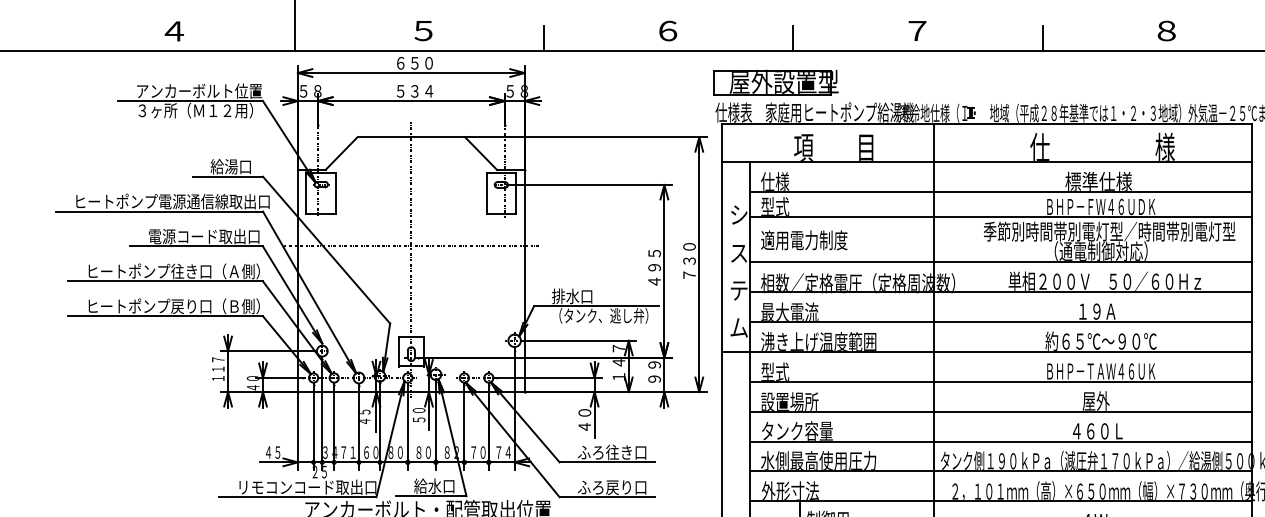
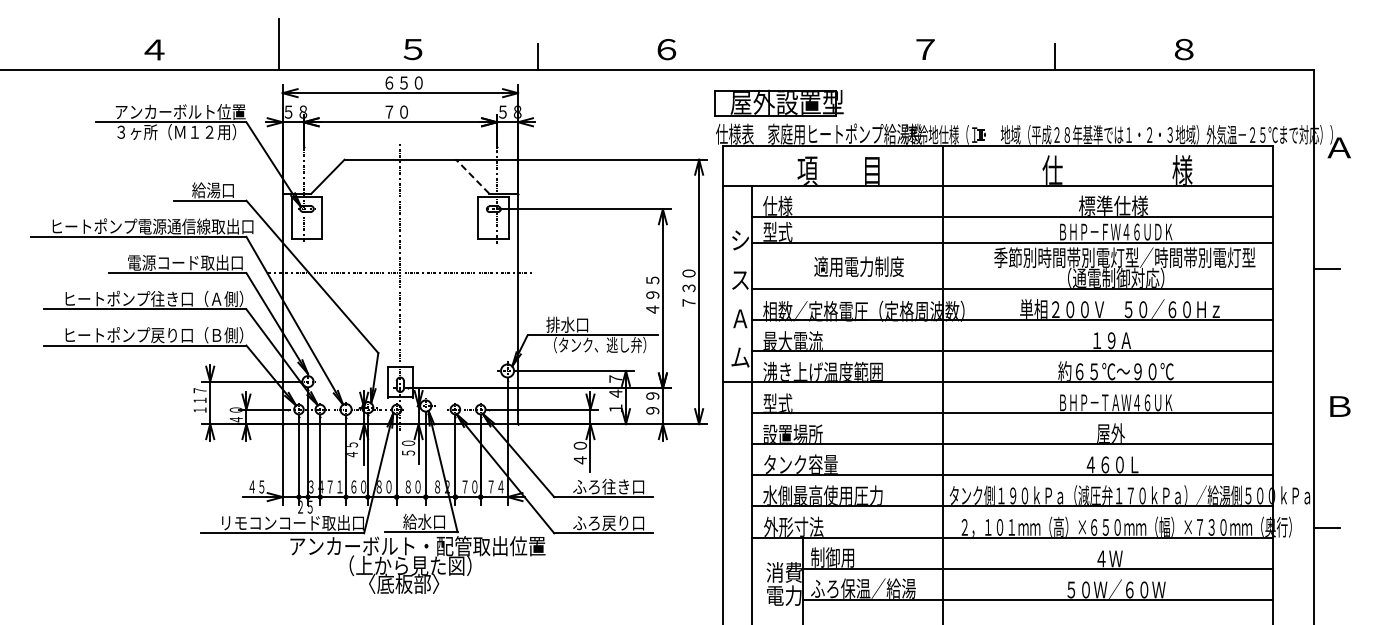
line: (793, 38) -> (796, 57), removed
text: (414, 90) -> (403, 111), ５３４ -> ７０
line: (480, 153) -> (472, 176), solid -> dashed
text: (803, 240) -> (858, 266), moved
text: (739, 291) -> (740, 319), テ -> Ａ

